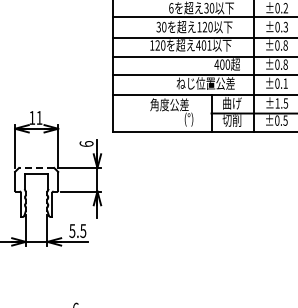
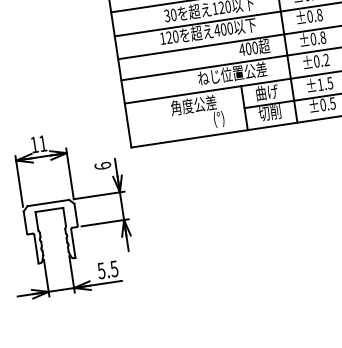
text: (209, 45) -> (230, 28), 401 -> 400
text: (285, 83) -> (326, 59), ±0.1 -> ±0.2
line: (36, 168) -> (48, 203), dashed -> solid

